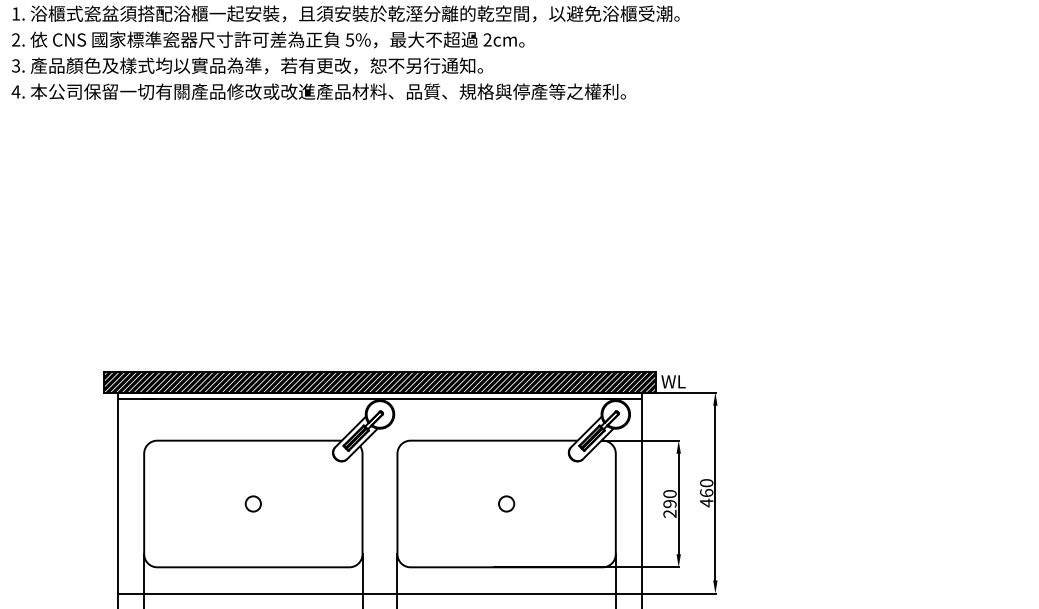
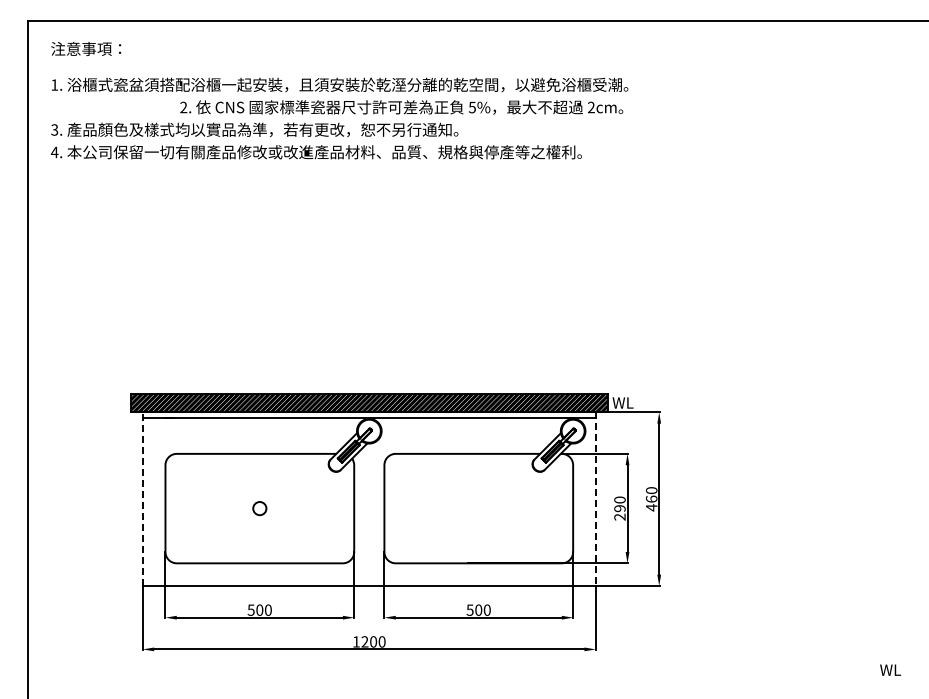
text: (267, 39) -> (401, 107), moved
line: (117, 493) -> (142, 499), solid -> dashed
line: (641, 493) -> (595, 499), solid -> dashed
circle: (506, 503) -> (478, 508), removed

